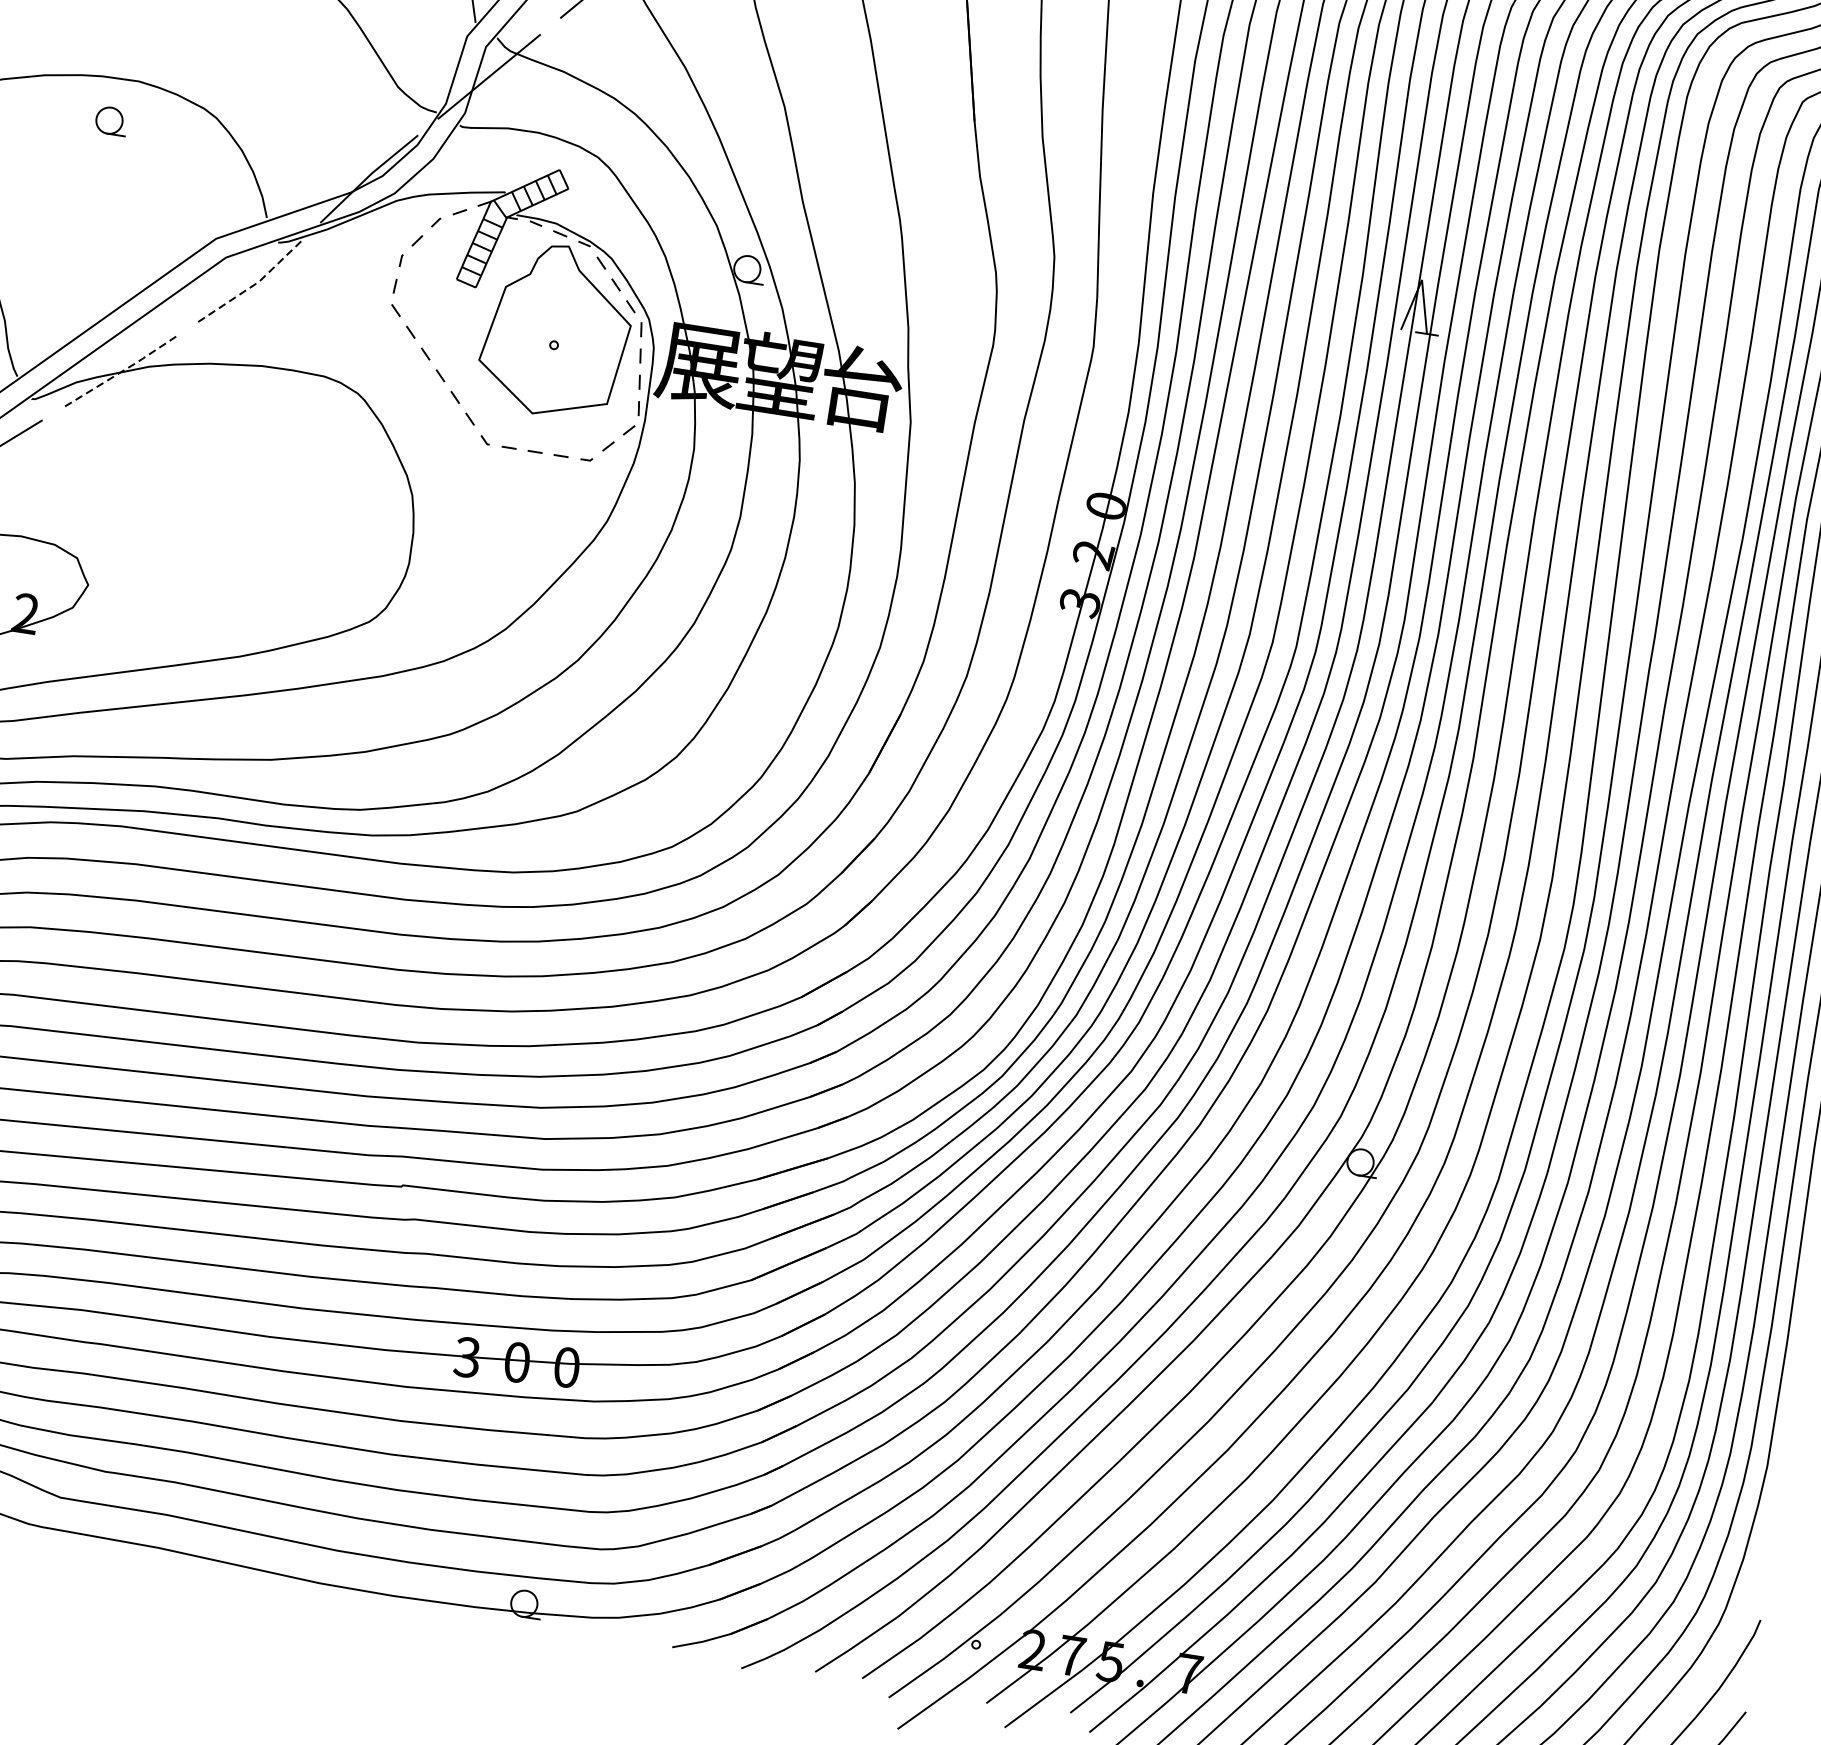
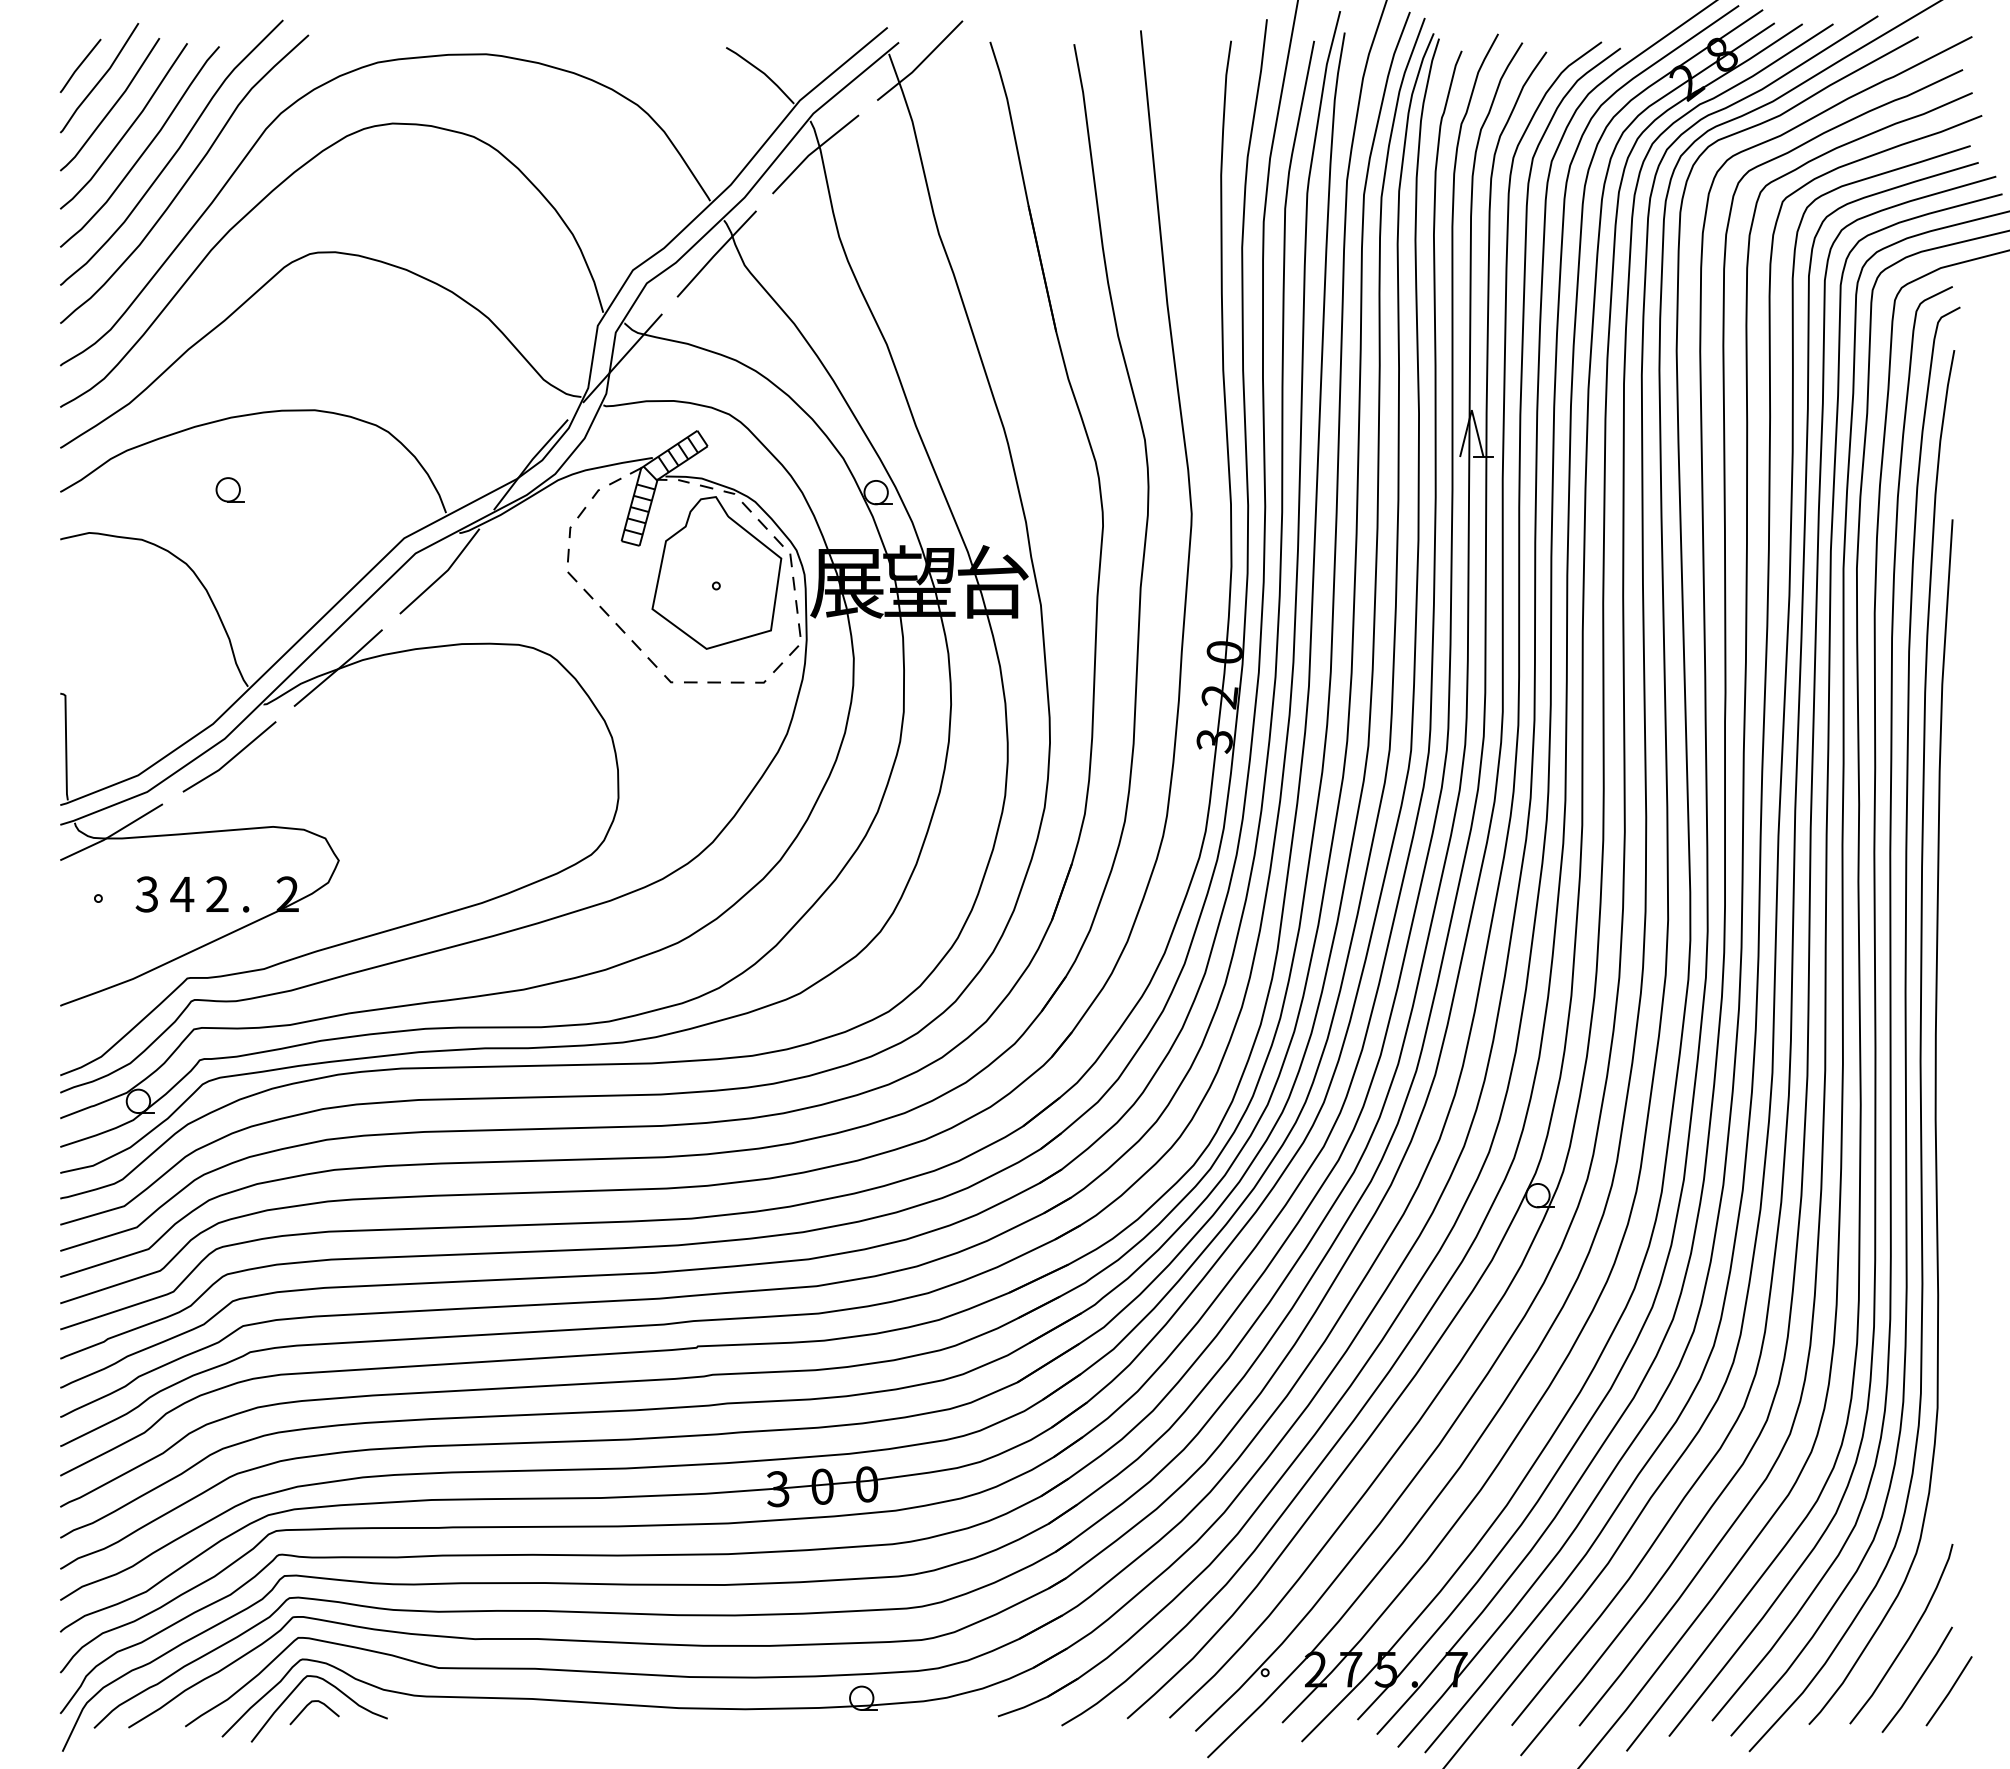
part: (110, 120) -> (229, 489), moved
line: (253, 285) -> (443, 574), dashed -> solid
line: (121, 372) -> (339, 668), dashed -> solid

